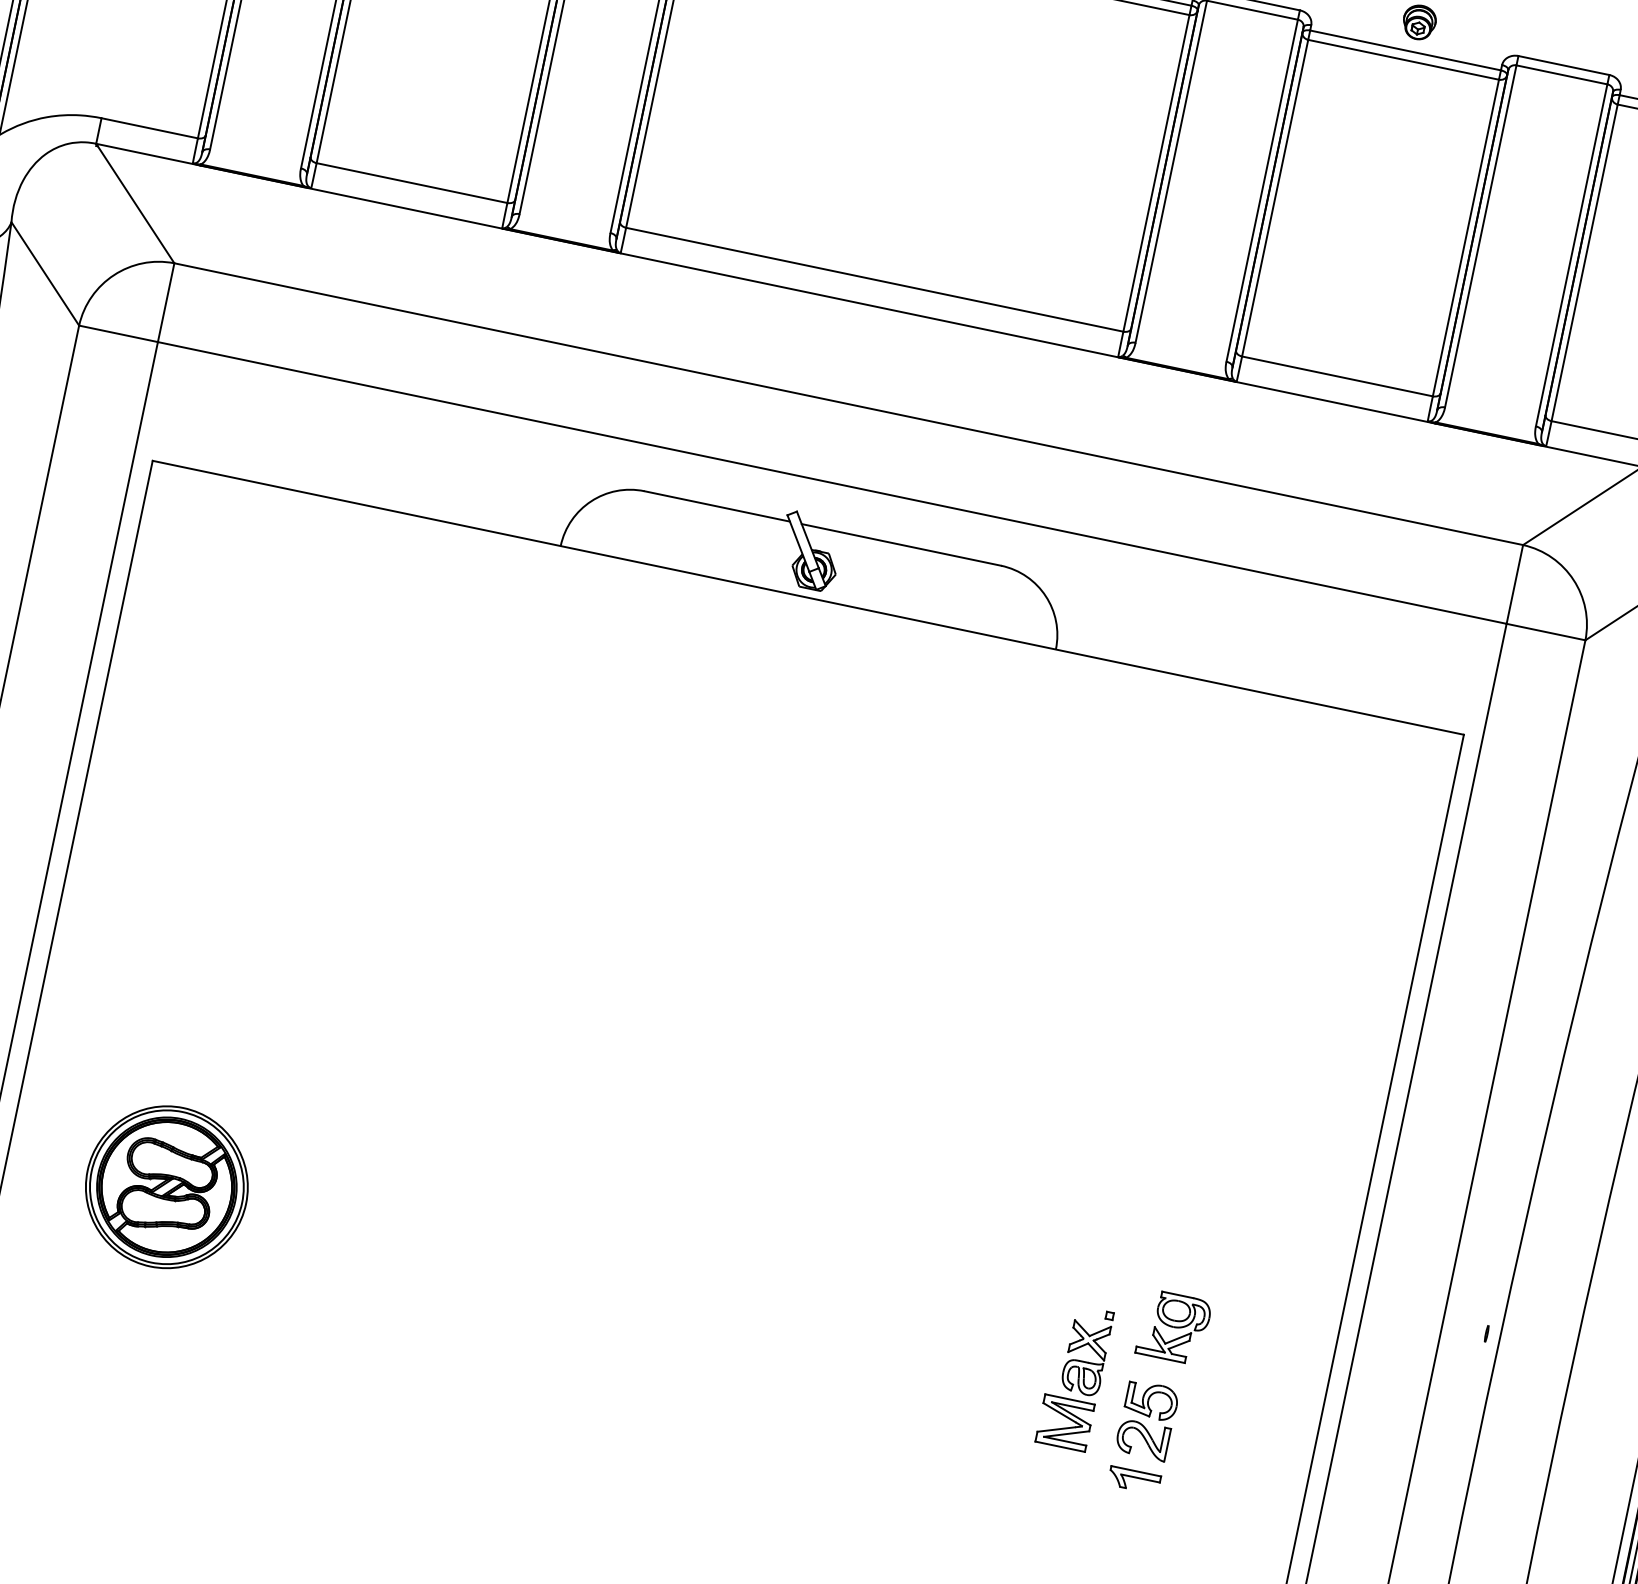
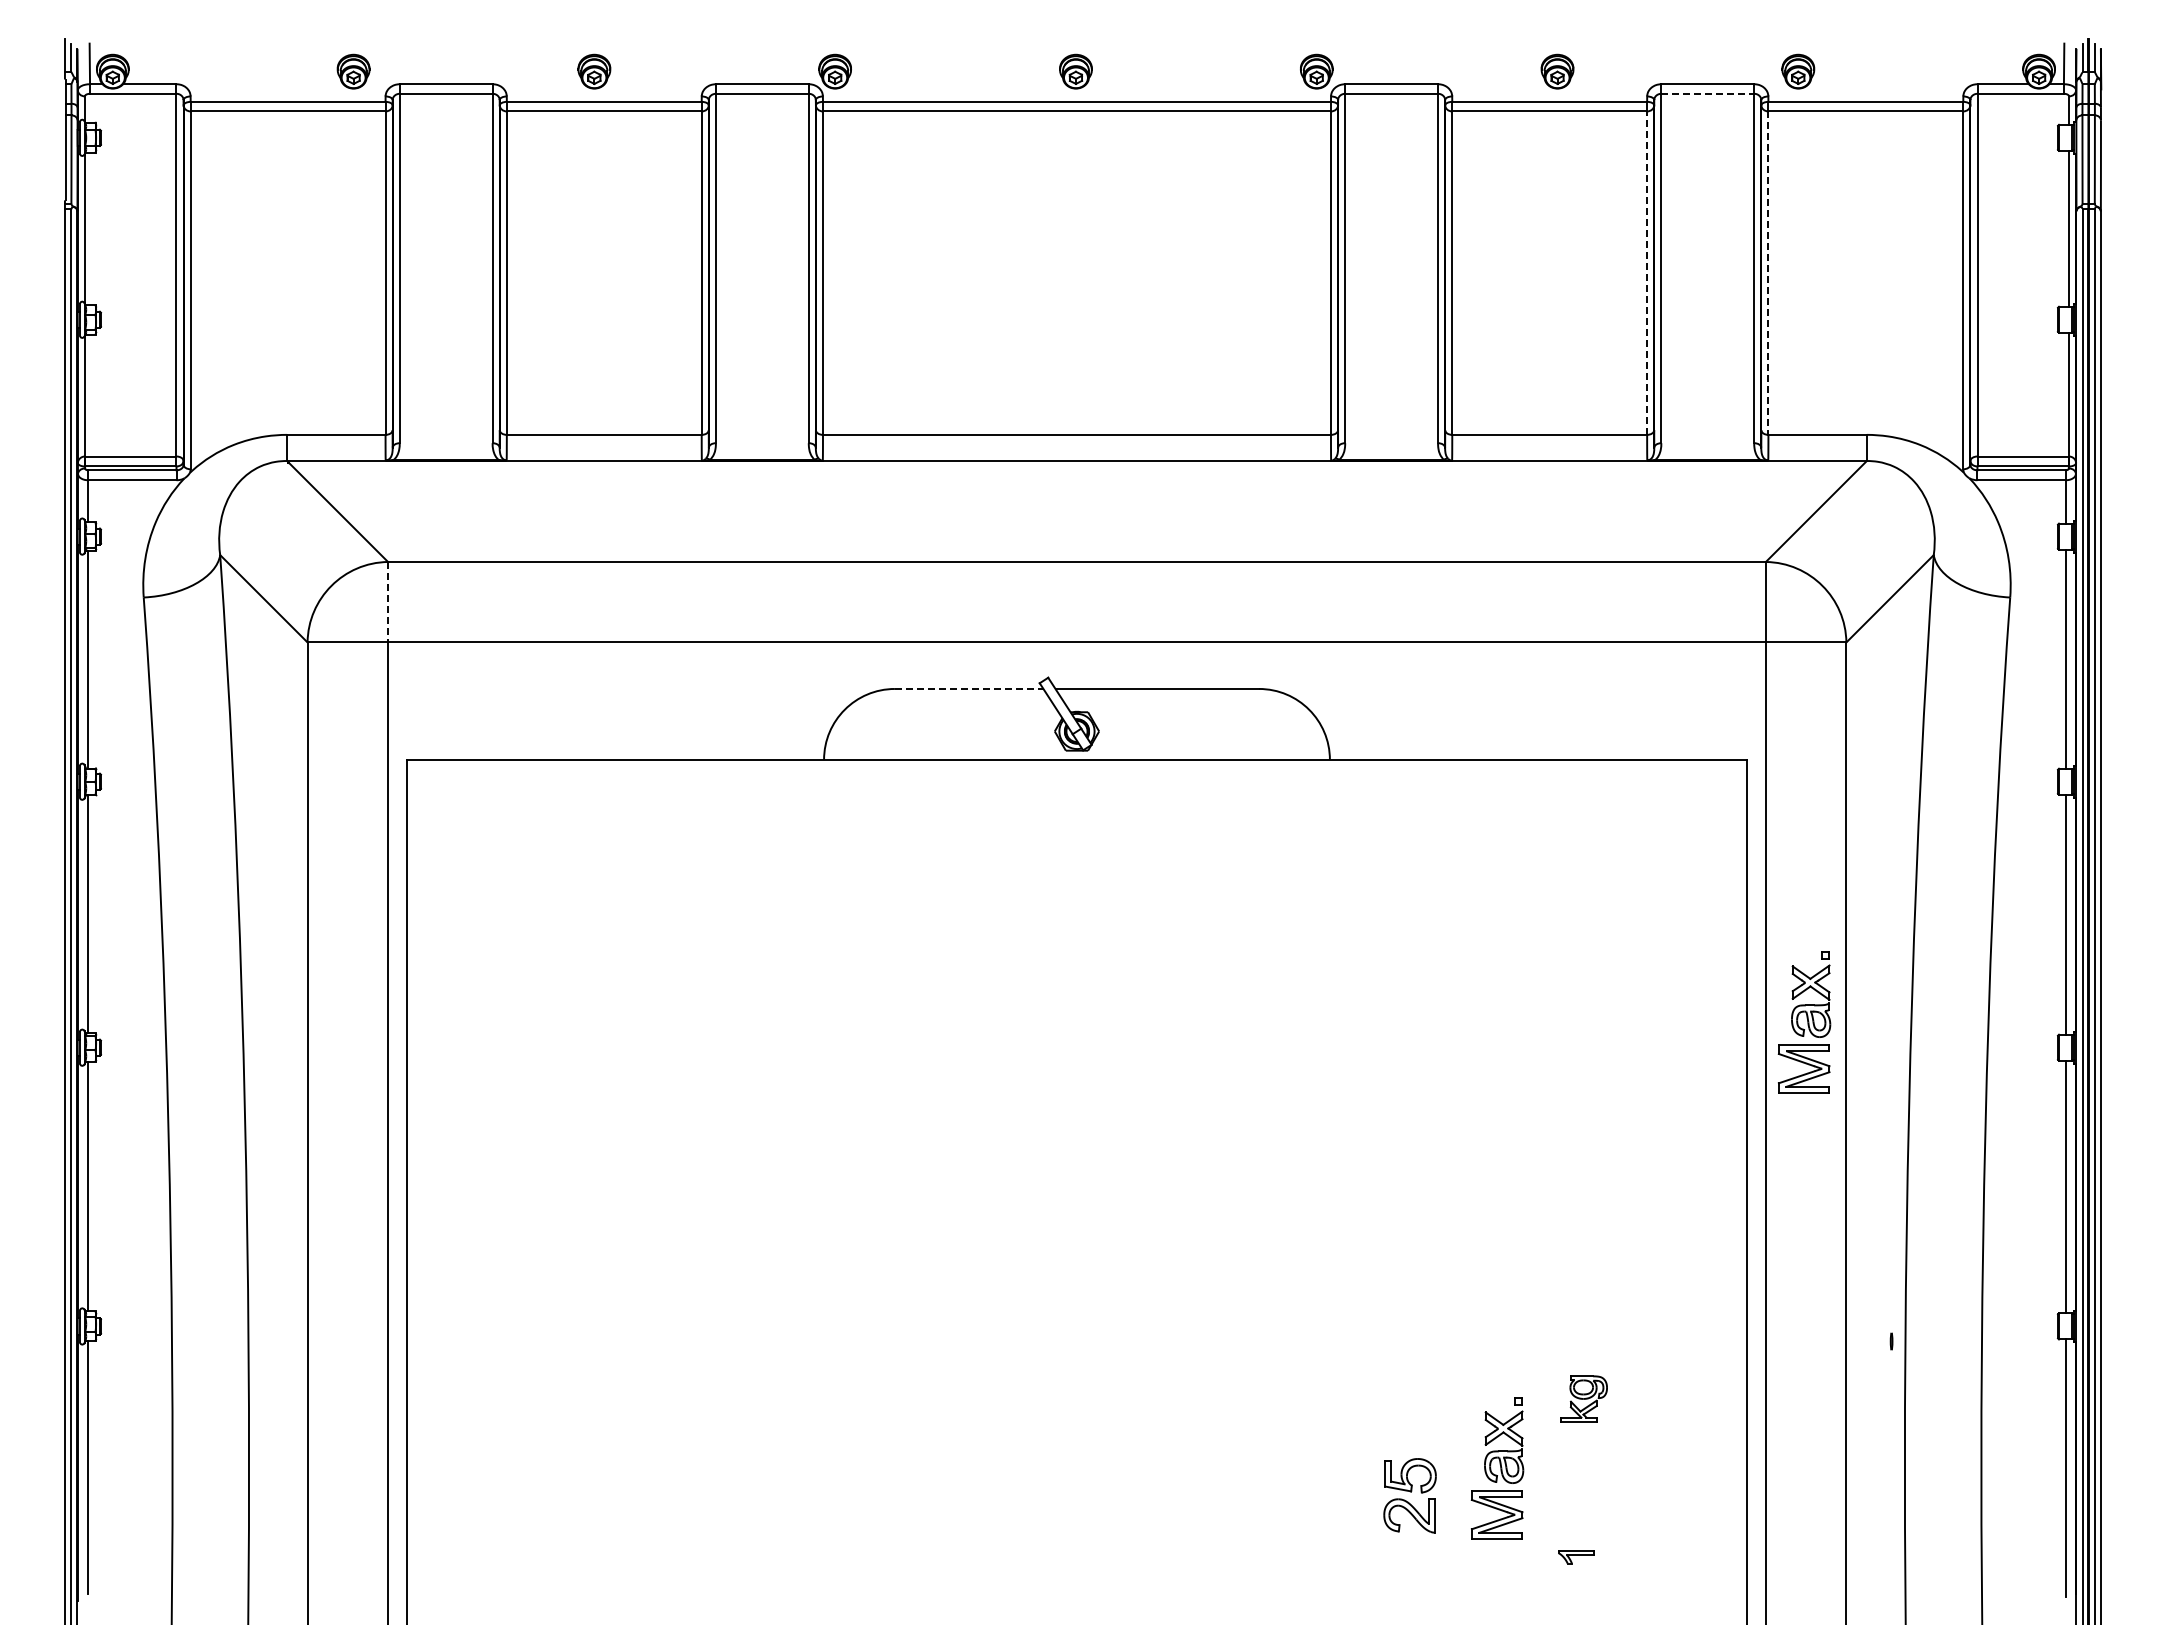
line: (1562, 74) -> (1708, 93), solid -> dashed
line: (1466, 238) -> (1647, 273), solid -> dashed
line: (1584, 263) -> (1768, 273), solid -> dashed
line: (166, 303) -> (388, 602), solid -> dashed
line: (717, 506) -> (969, 688), solid -> dashed
part: (1466, 1003) -> (1804, 1022), added
part: (166, 1186) -> (569, 1467), removed
part: (1173, 1326) -> (1583, 1398), size x0.7
part: (1146, 1420) -> (1409, 1495), moved
part: (1134, 1479) -> (1576, 1556), size x0.7

